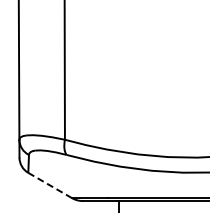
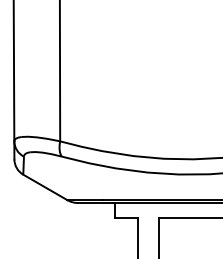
line: (49, 185) -> (44, 187), dashed -> solid

